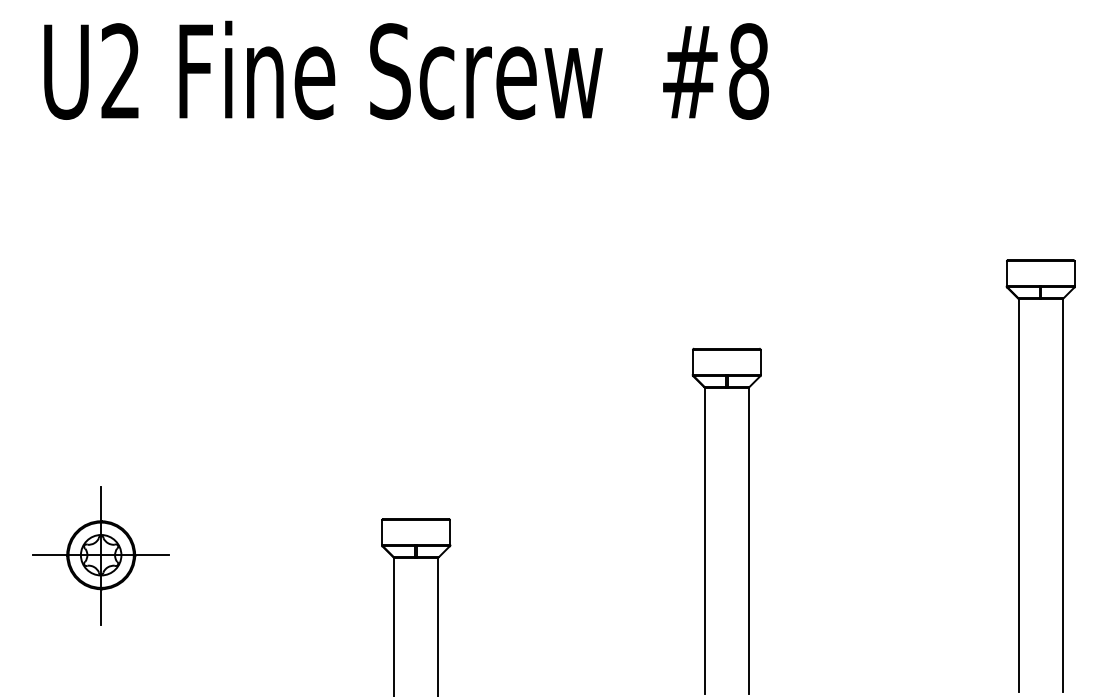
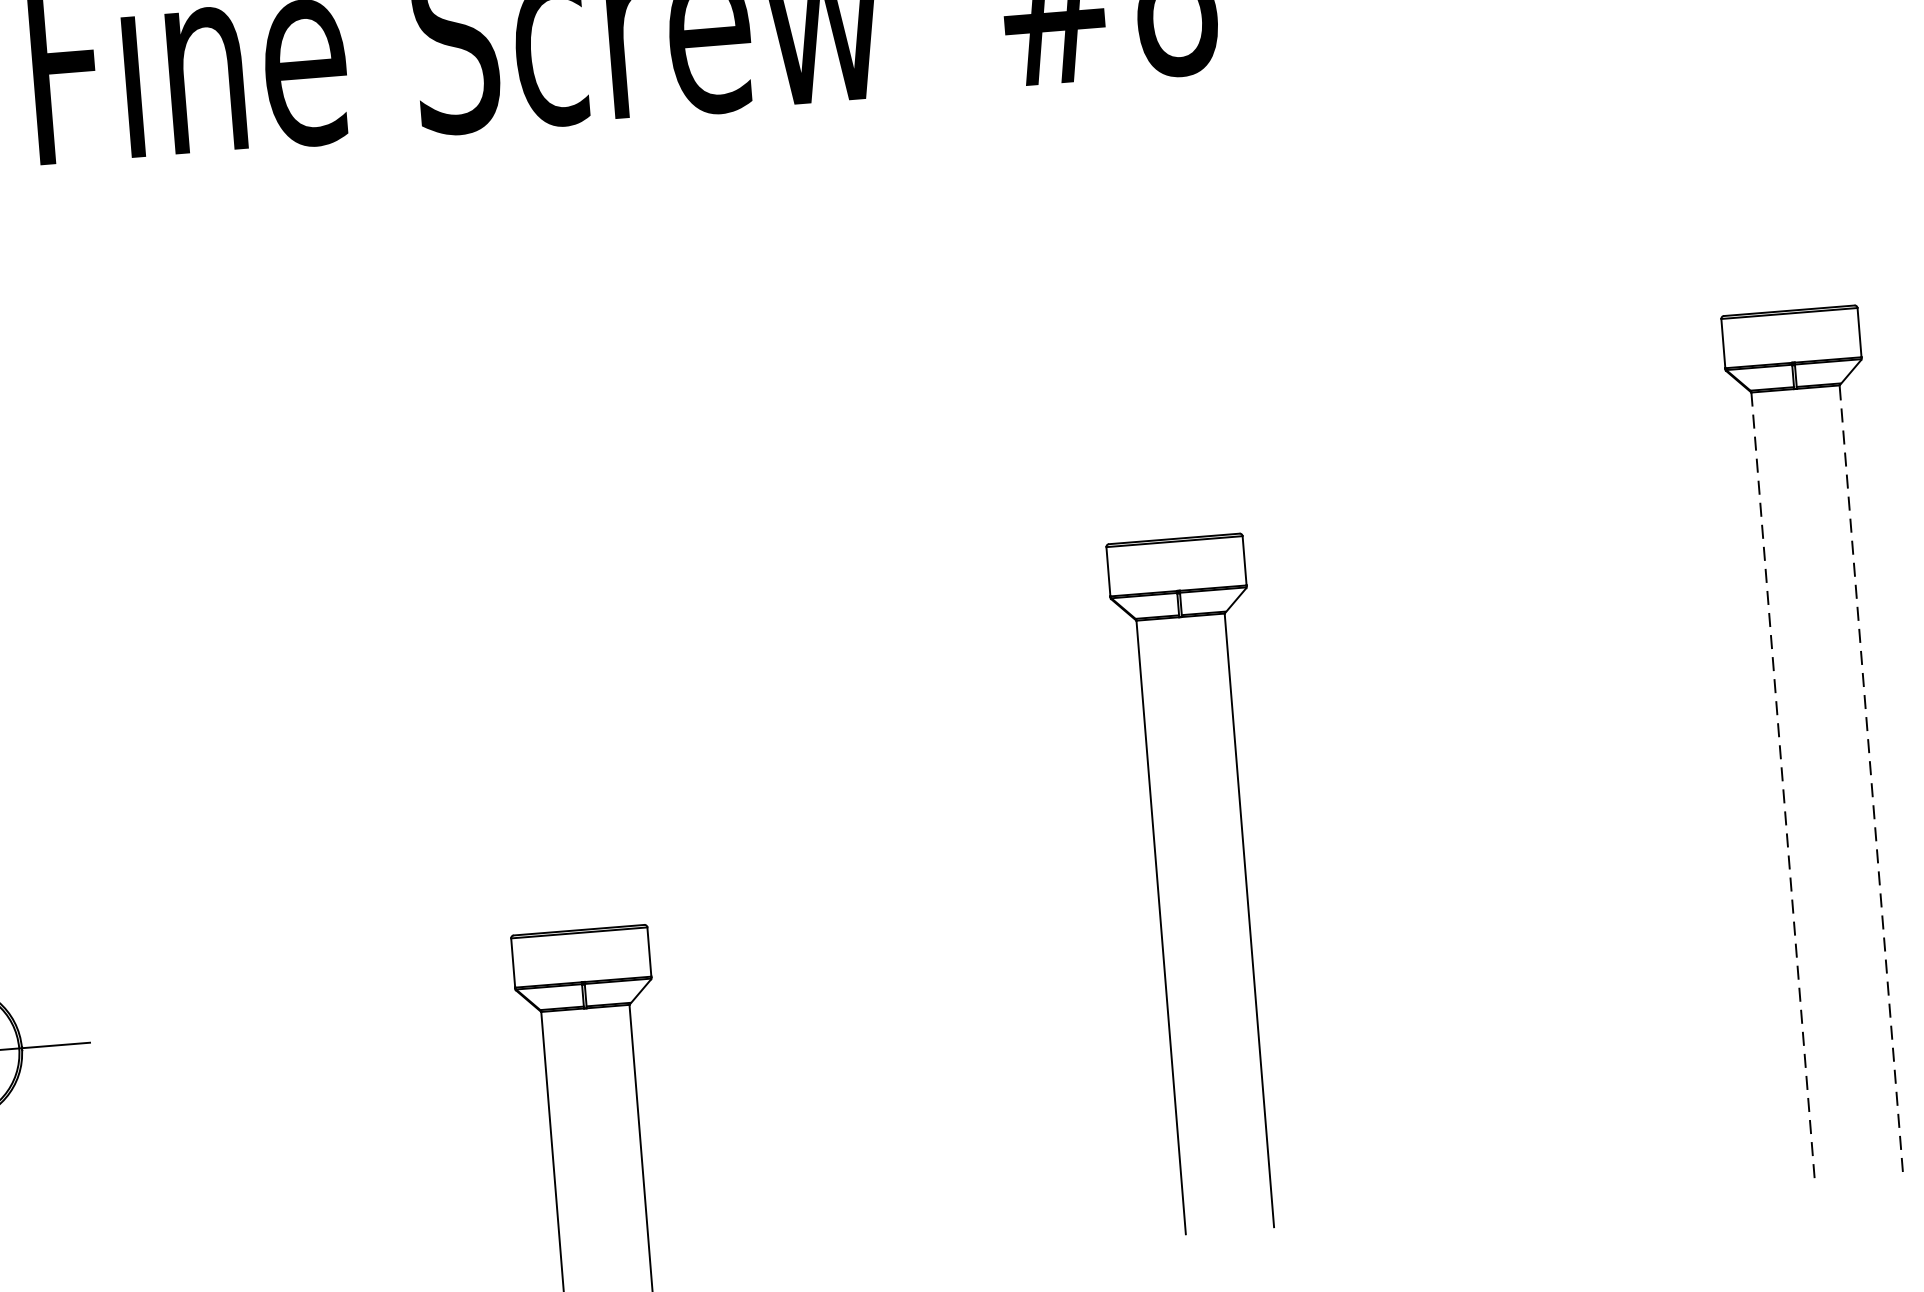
line: (1062, 494) -> (1870, 776), solid -> dashed
line: (1018, 495) -> (1782, 786), solid -> dashed

